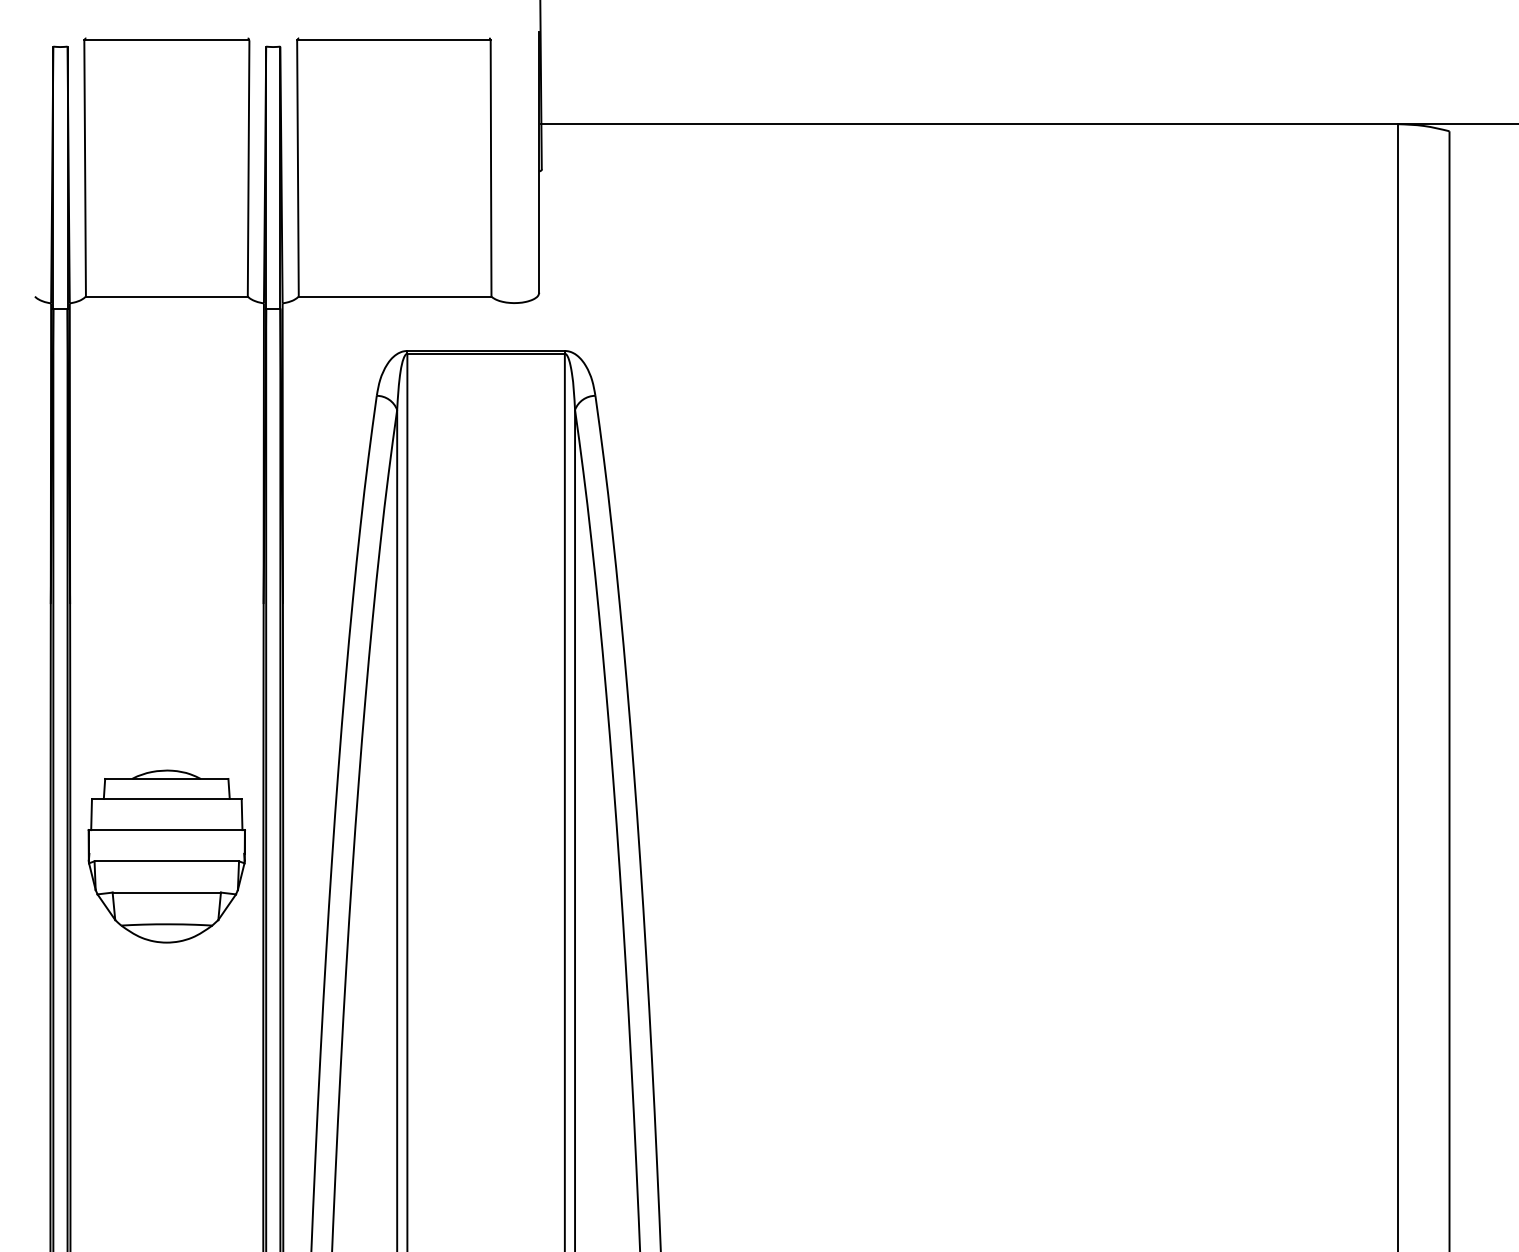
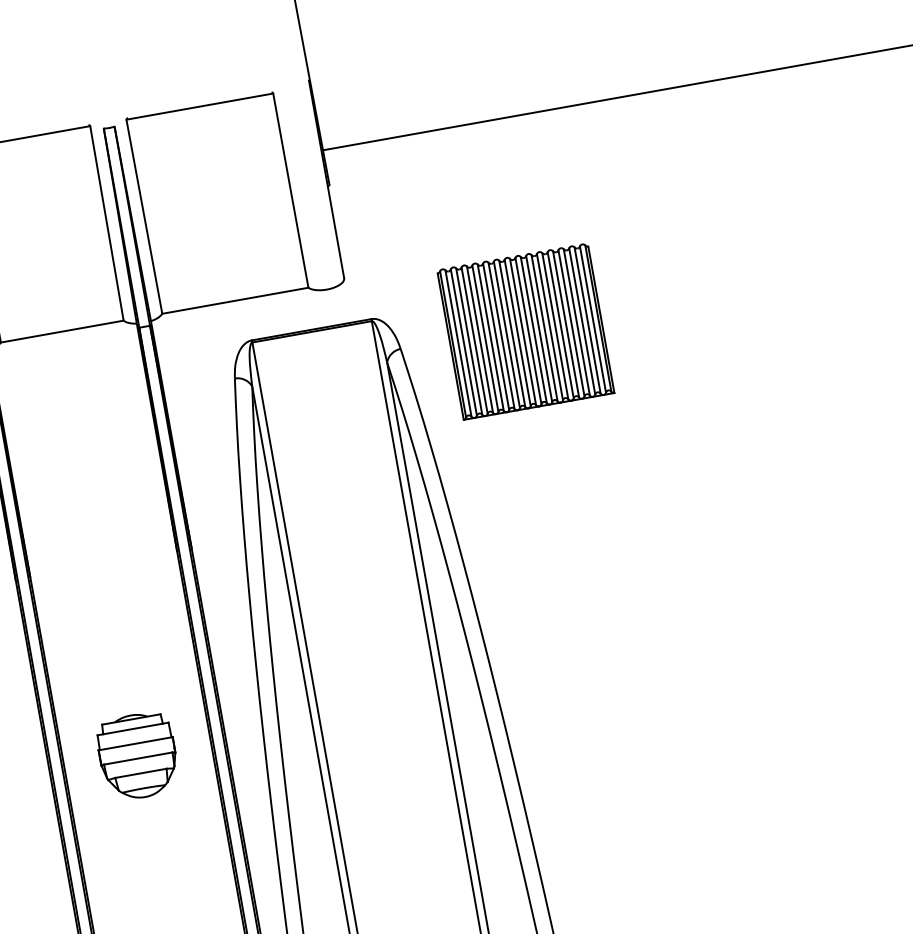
part: (759, 401) -> (525, 331), added
part: (166, 856) -> (137, 756), size x0.62

